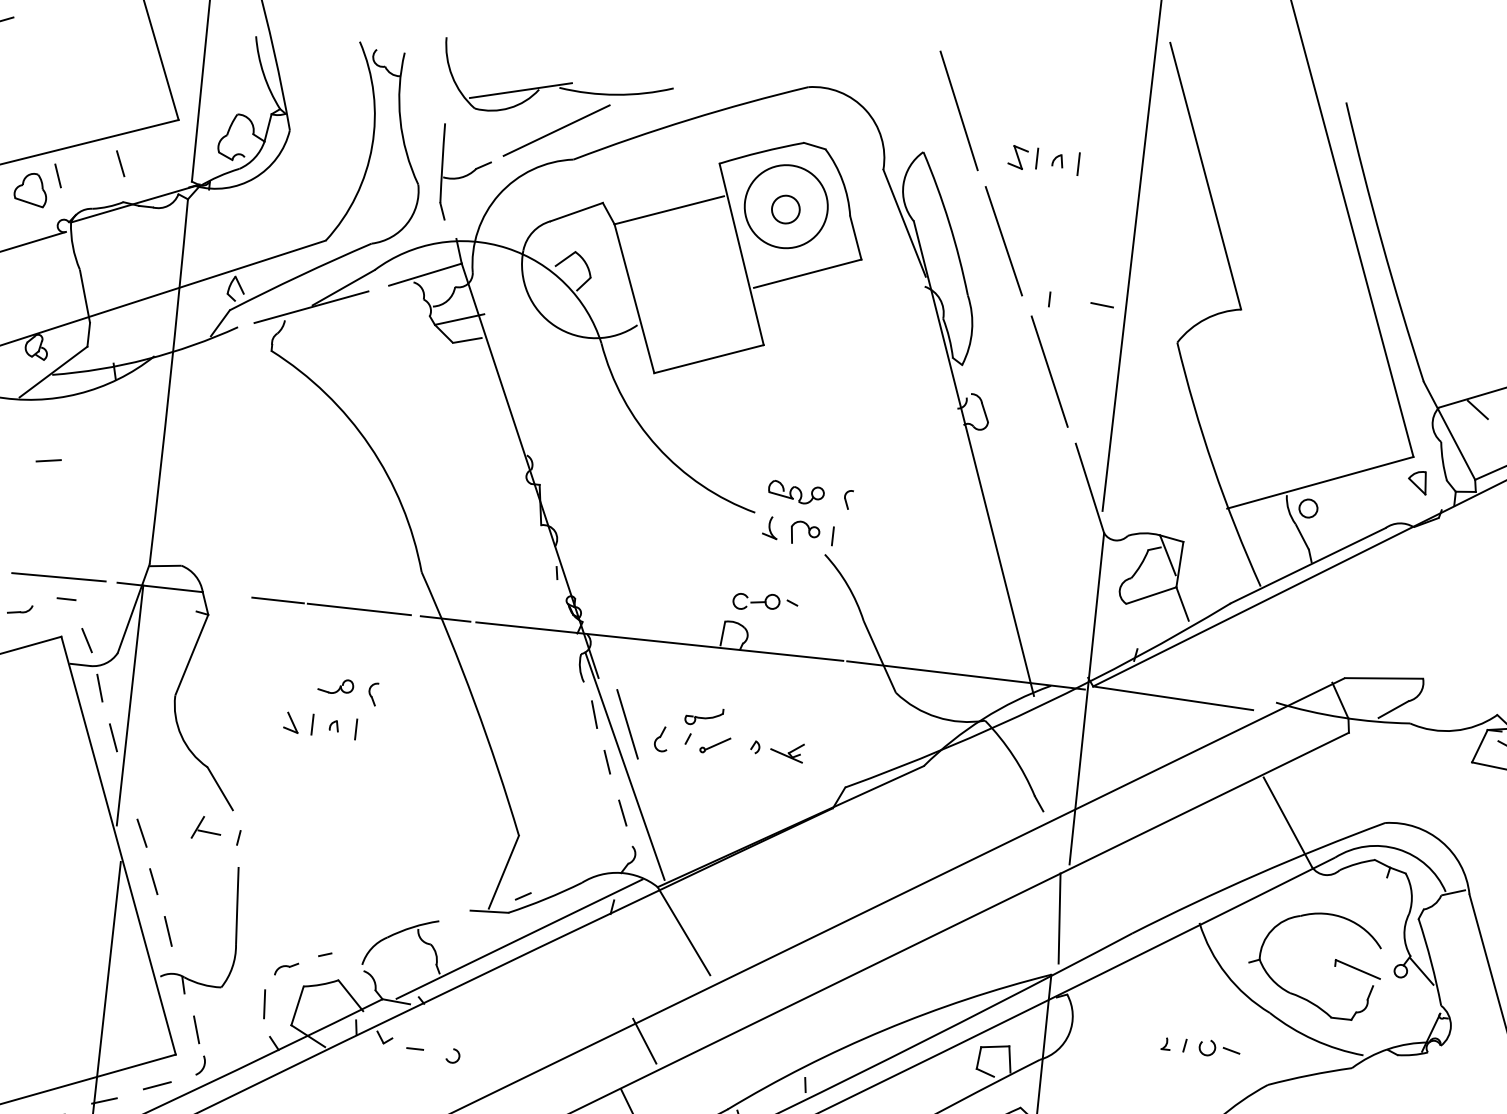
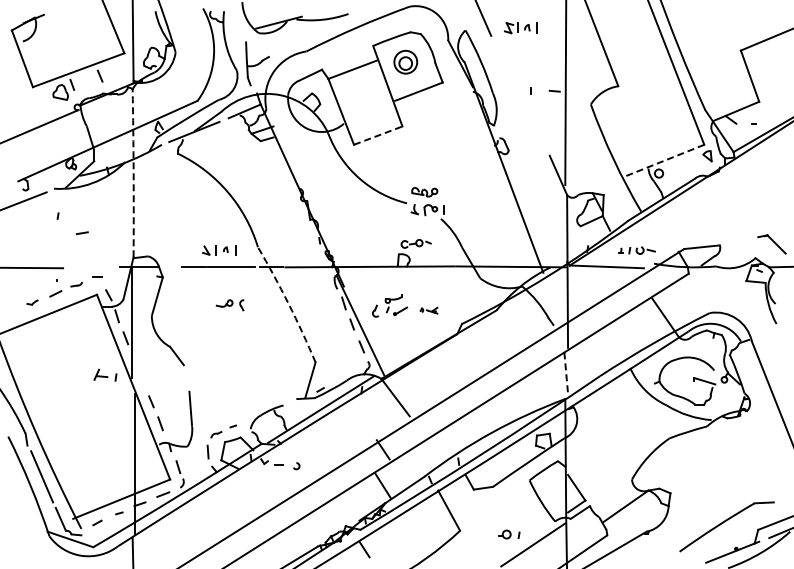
line: (557, 129) -> (297, 38), removed
circle: (785, 207) -> (405, 62), size x0.6
line: (1003, 239) -> (506, 66), removed
line: (709, 358) -> (378, 135), solid -> dashed
line: (1050, 370) -> (534, 123), removed
arc: (169, 382) -> (133, 173), solid -> dashed
line: (46, 461) -> (81, 233), moved
line: (1318, 483) -> (662, 161), solid -> dashed
part: (847, 499) -> (448, 192), removed
line: (58, 576) -> (92, 267), removed
arc: (474, 701) -> (288, 303), solid -> dashed
line: (627, 724) -> (359, 306), removed
part: (320, 726) -> (219, 250), moved
part: (776, 750) -> (428, 310), size x0.7
part: (216, 828) -> (105, 374), moved
line: (141, 833) -> (143, 380), removed
line: (1060, 917) -> (566, 372), solid -> dashed
part: (1199, 1046) -> (636, 250), moved

